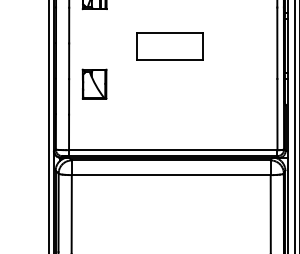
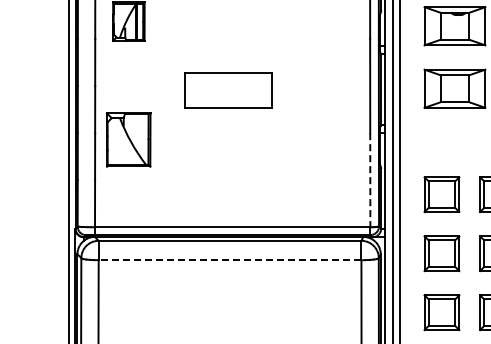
part: (94, 84) -> (128, 140), size x1.4
line: (277, 114) -> (370, 180), solid -> dashed
line: (170, 175) -> (229, 260), solid -> dashed

